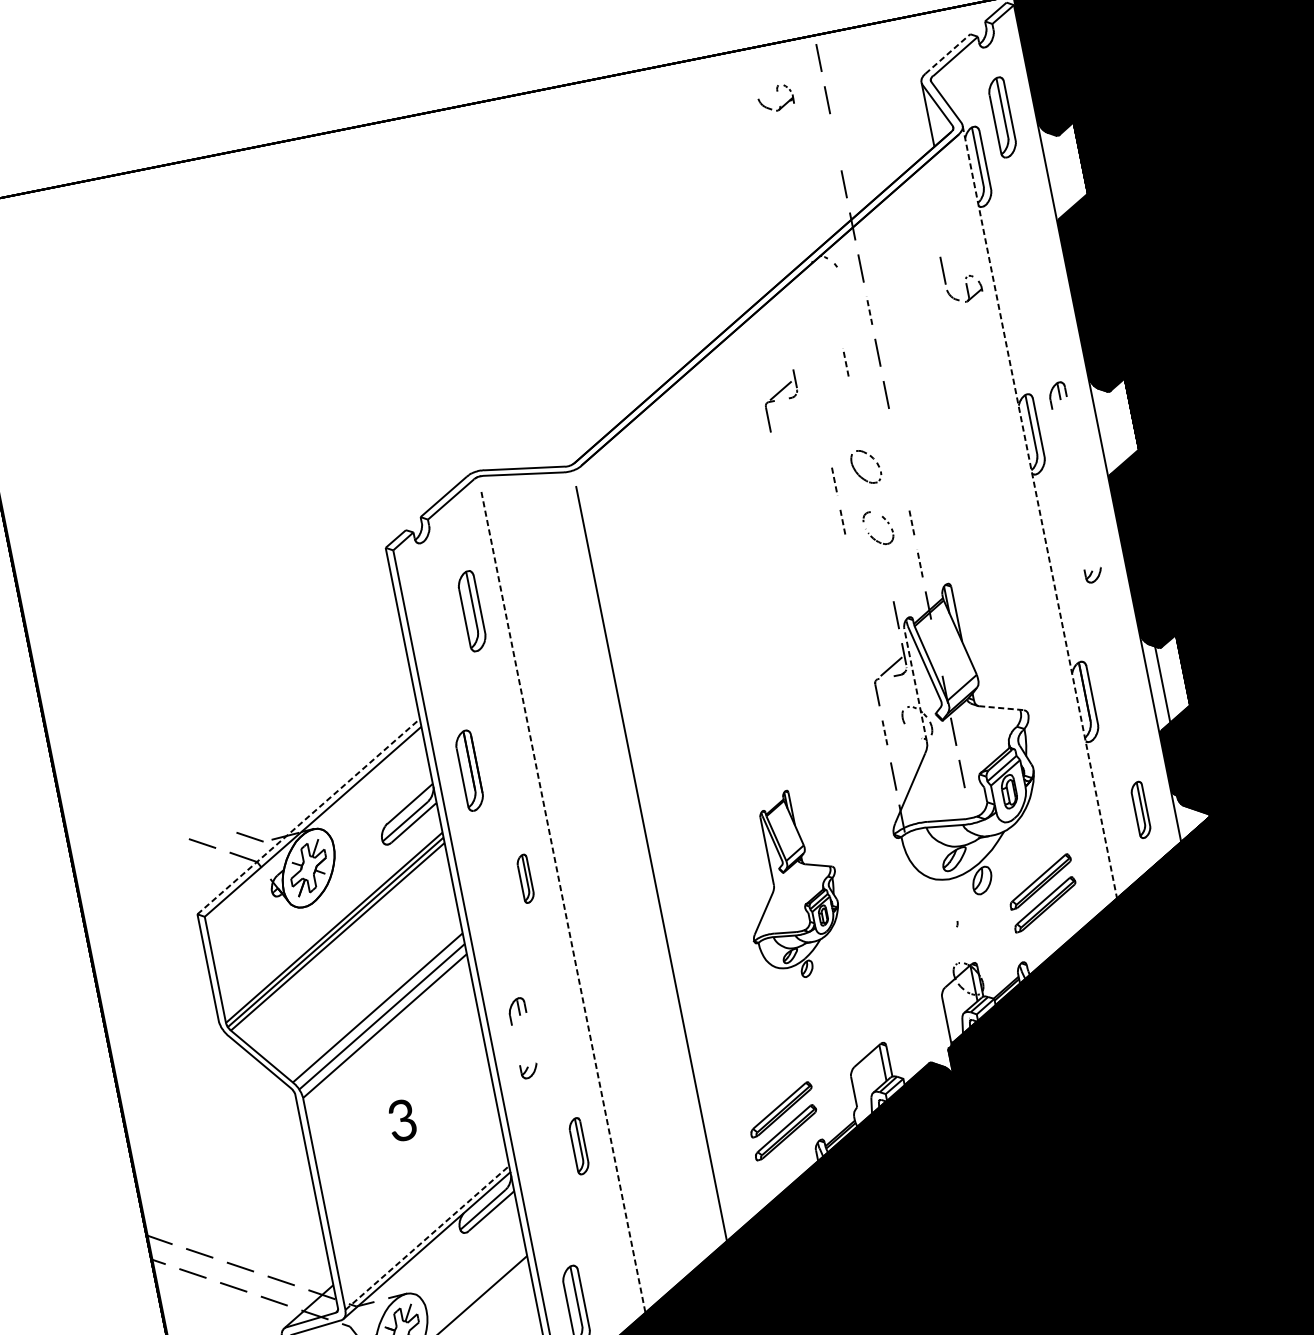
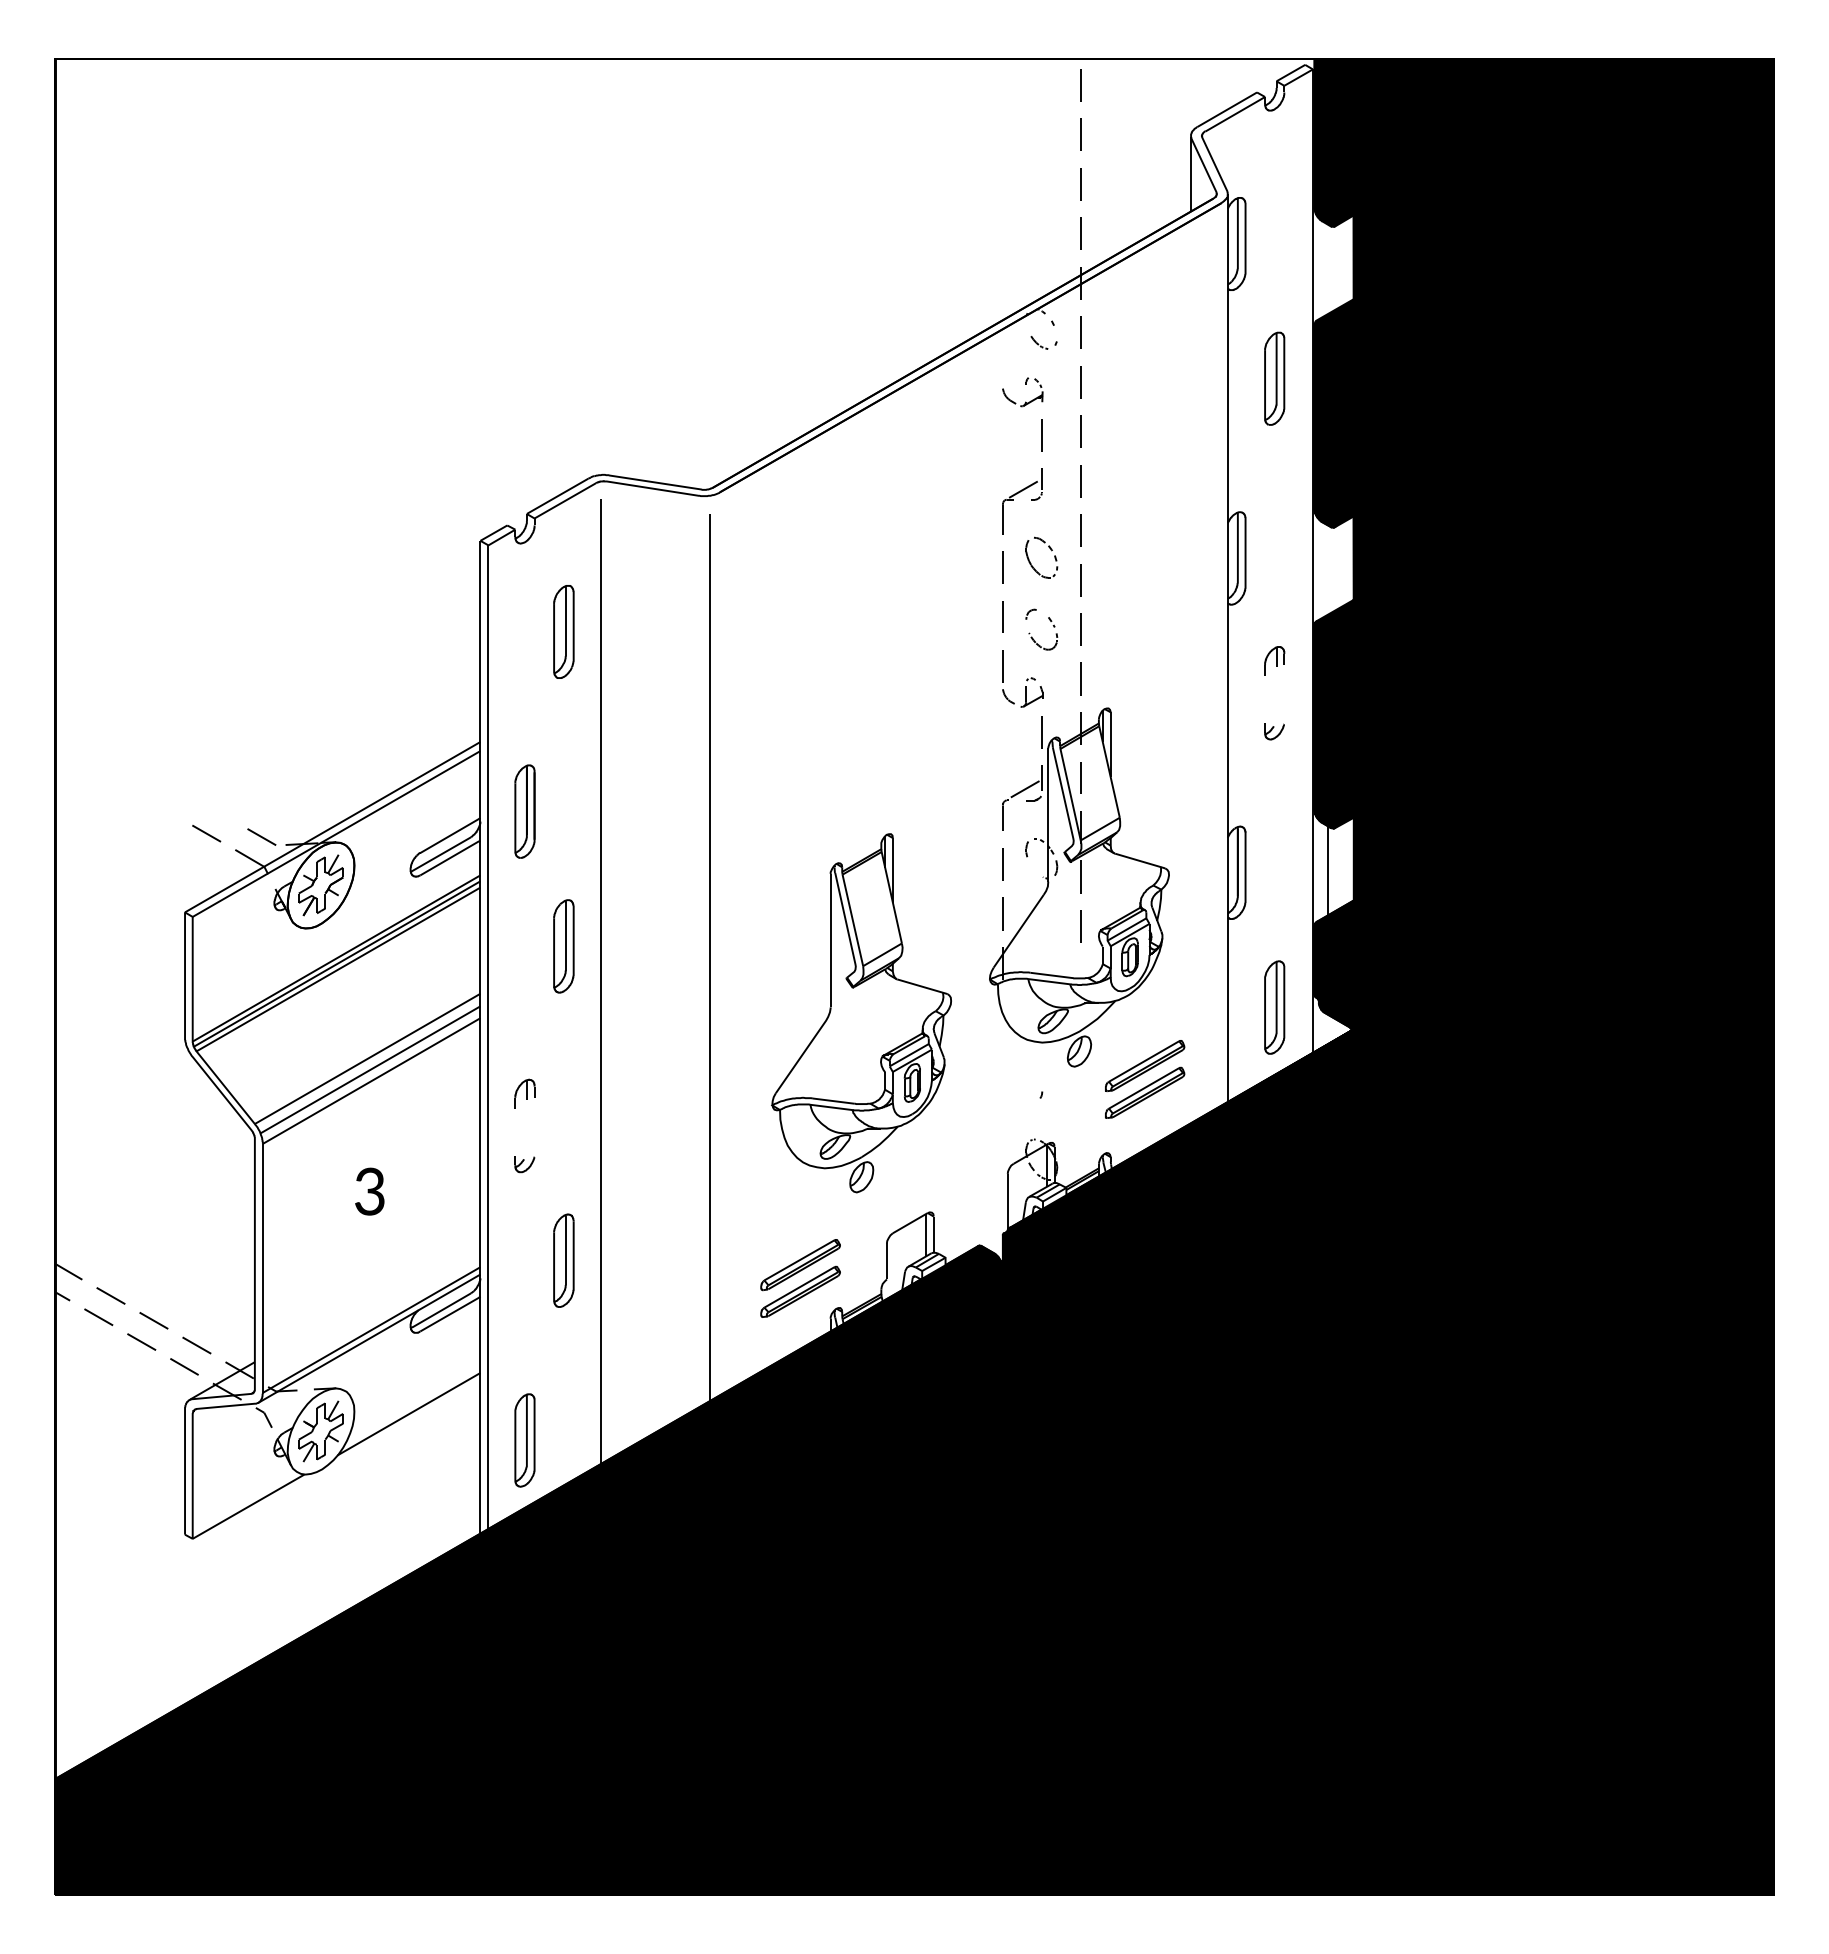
line: (948, 53) -> (1227, 109), dashed -> solid
part: (776, 91) -> (1025, 384), moved
part: (1002, 117) -> (1274, 378), moved
line: (835, 142) -> (1080, 184), added
part: (961, 277) -> (1022, 678), moved
part: (831, 283) -> (1043, 342), added
line: (869, 311) -> (1080, 382), dashed -> solid
line: (846, 362) -> (1042, 435), dashed -> solid
part: (1057, 394) -> (1274, 660), moved
part: (776, 396) -> (1017, 494), moved
line: (894, 437) -> (1080, 530), added
line: (903, 479) -> (1080, 580), added
line: (834, 481) -> (1002, 567), dashed -> solid
line: (1039, 512) -> (1227, 648), dashed -> solid
line: (911, 521) -> (1080, 629), dashed -> solid
line: (842, 524) -> (1002, 617), dashed -> solid
line: (919, 562) -> (1080, 678), dashed -> solid
line: (936, 647) -> (1080, 777), added
line: (915, 684) -> (1048, 814), dashed -> solid
line: (1001, 708) -> (1140, 861), dashed -> solid
line: (885, 735) -> (1002, 865), dashed -> solid
part: (1140, 809) -> (1274, 1007), size x1.43
line: (308, 816) -> (332, 827), dashed -> solid
part: (525, 878) -> (563, 946), size x1.67
part: (790, 885) -> (861, 1013), size x1.67
line: (563, 903) -> (601, 982), dashed -> solid
part: (578, 1146) -> (563, 1260), size x1.43
line: (427, 1238) -> (371, 1330), dashed -> solid

